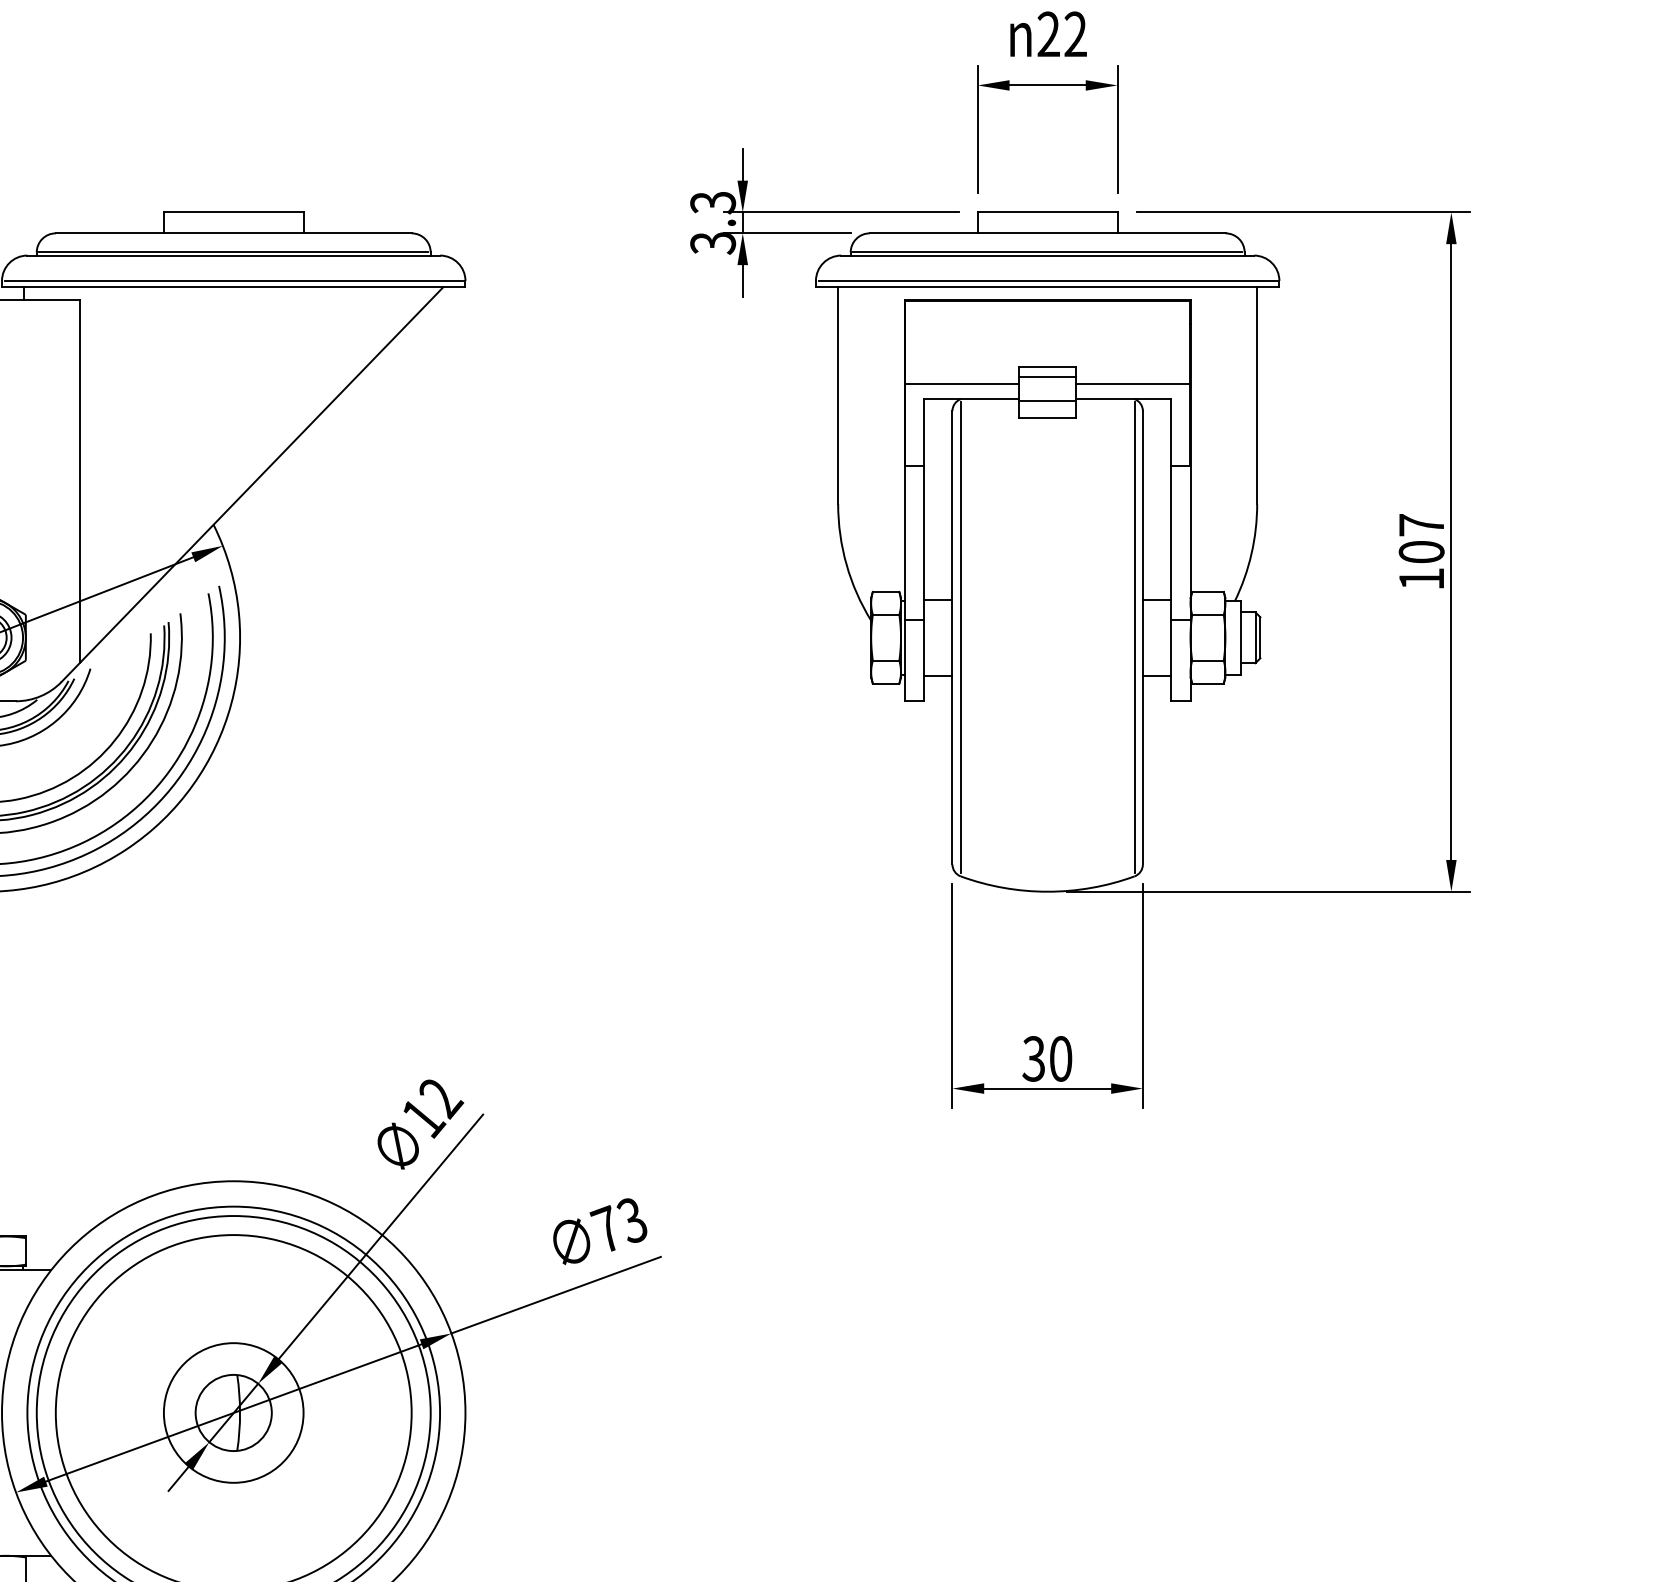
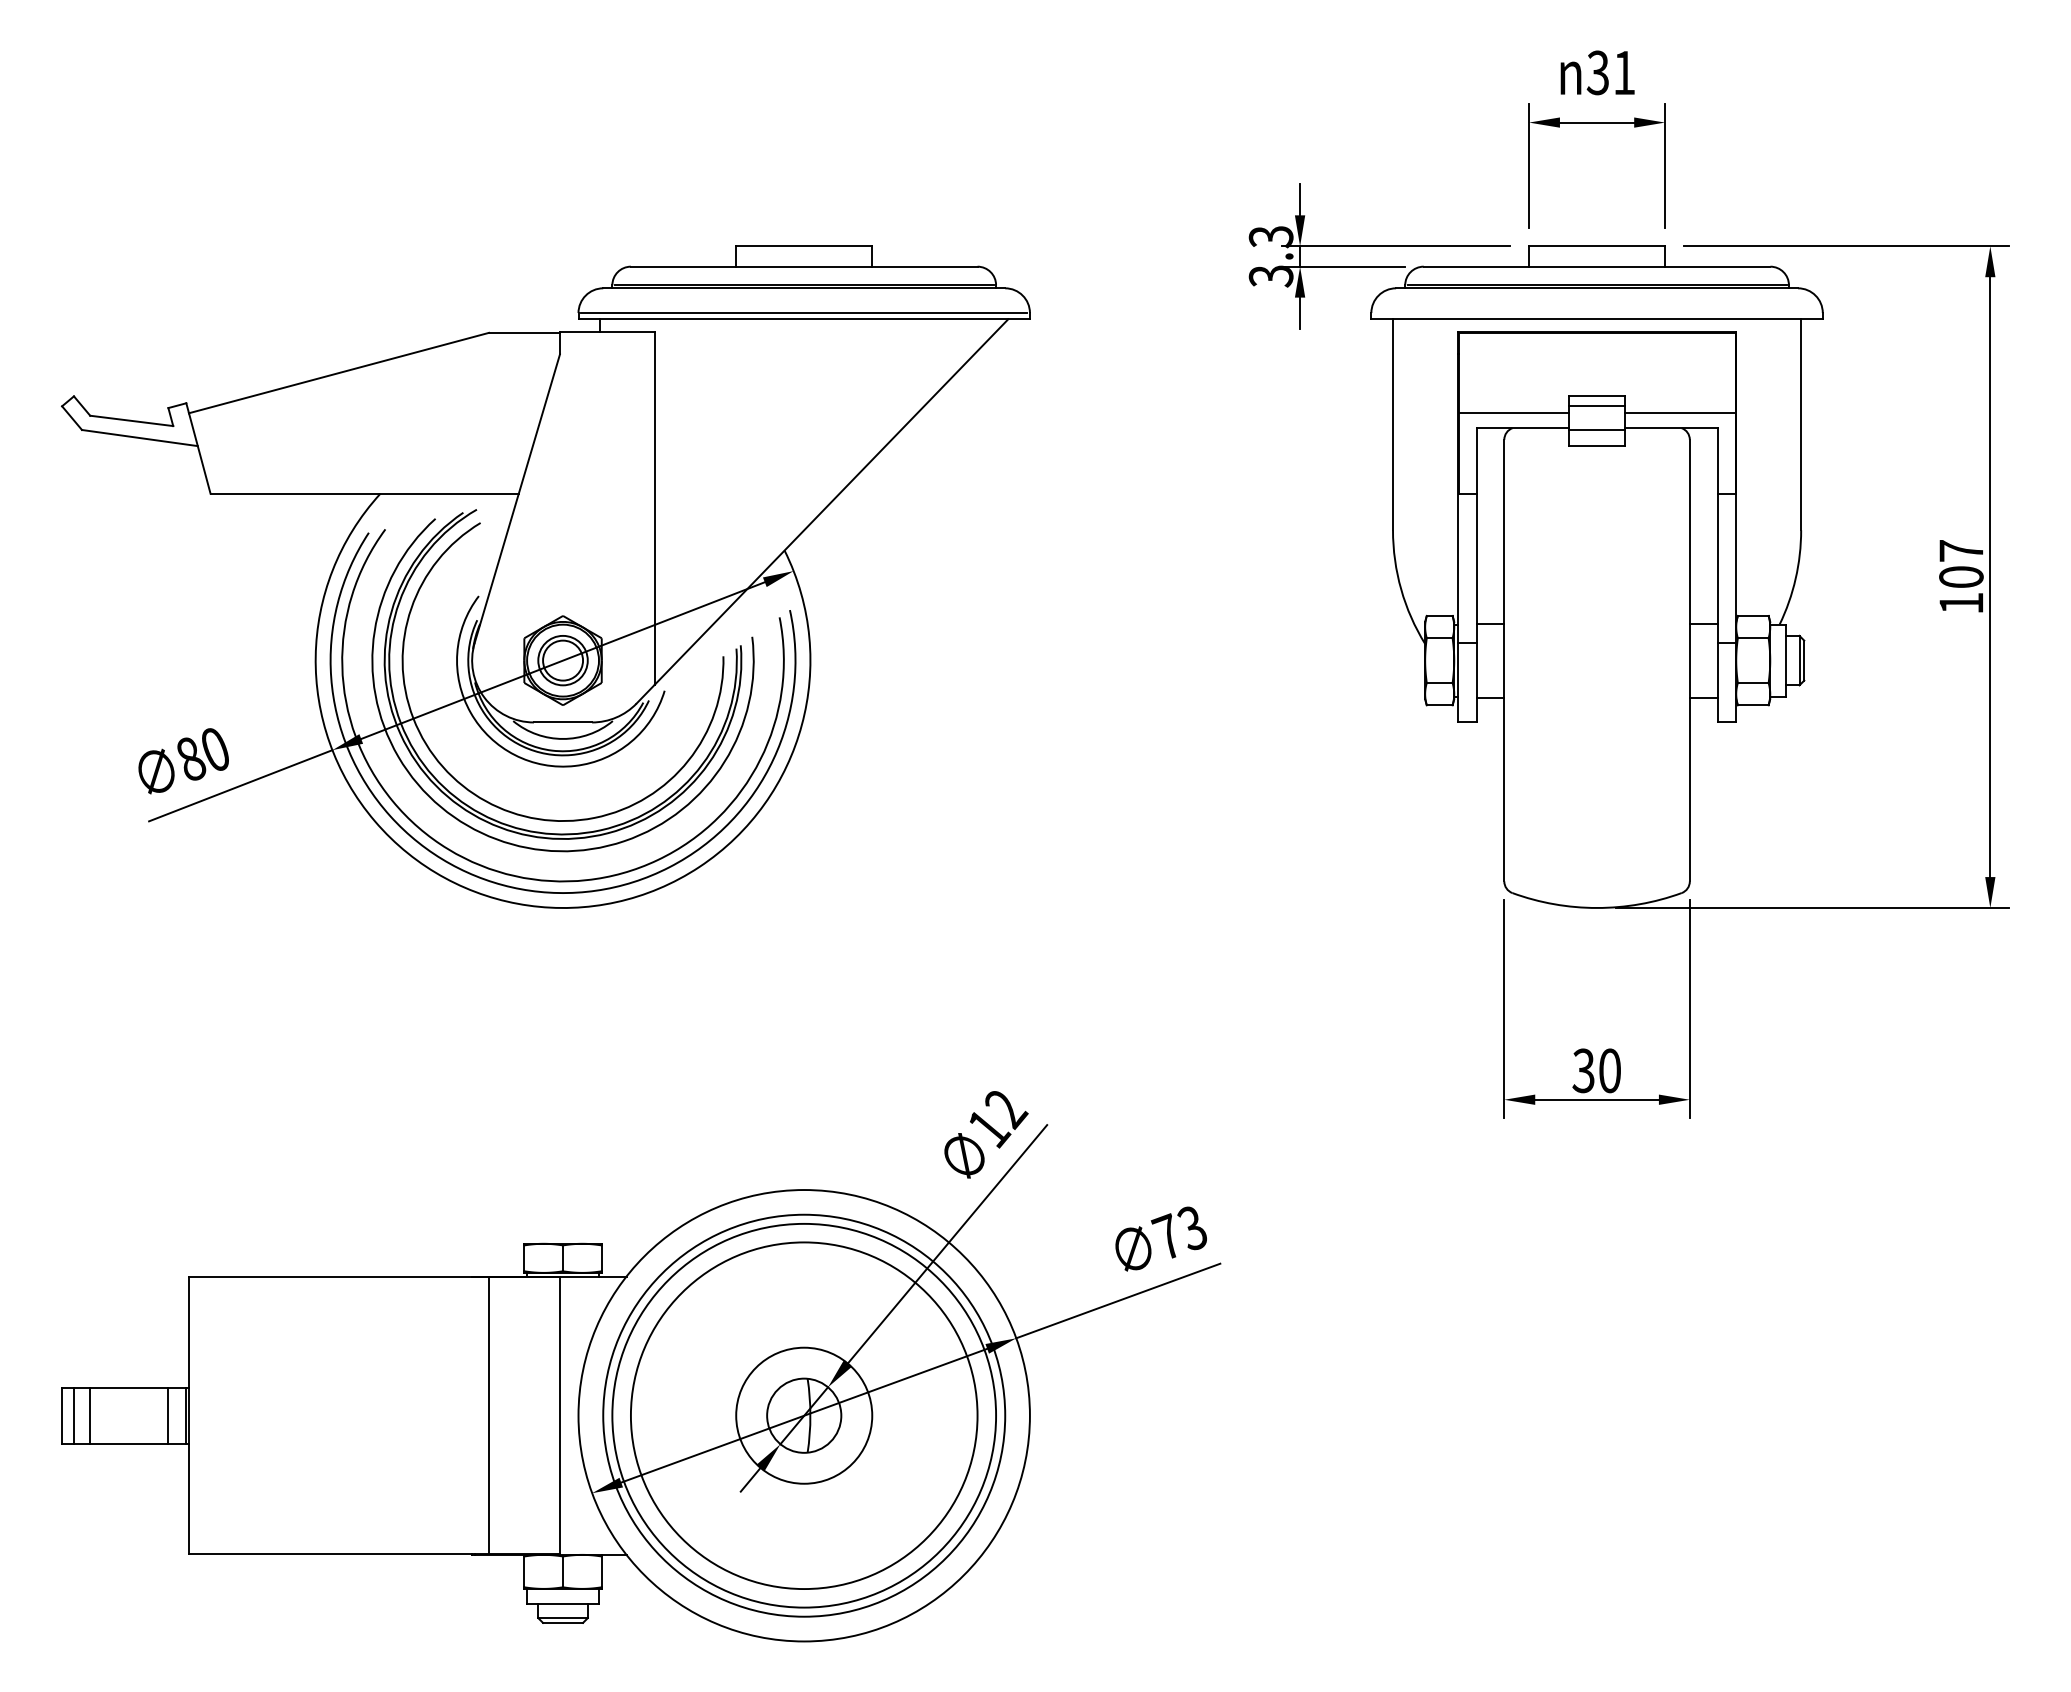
text: (1061, 34) -> (1610, 72), 22 -> 31
line: (1048, 281) -> (1597, 313), removed
line: (960, 637) -> (1512, 660), removed
line: (1134, 637) -> (1681, 660), removed

